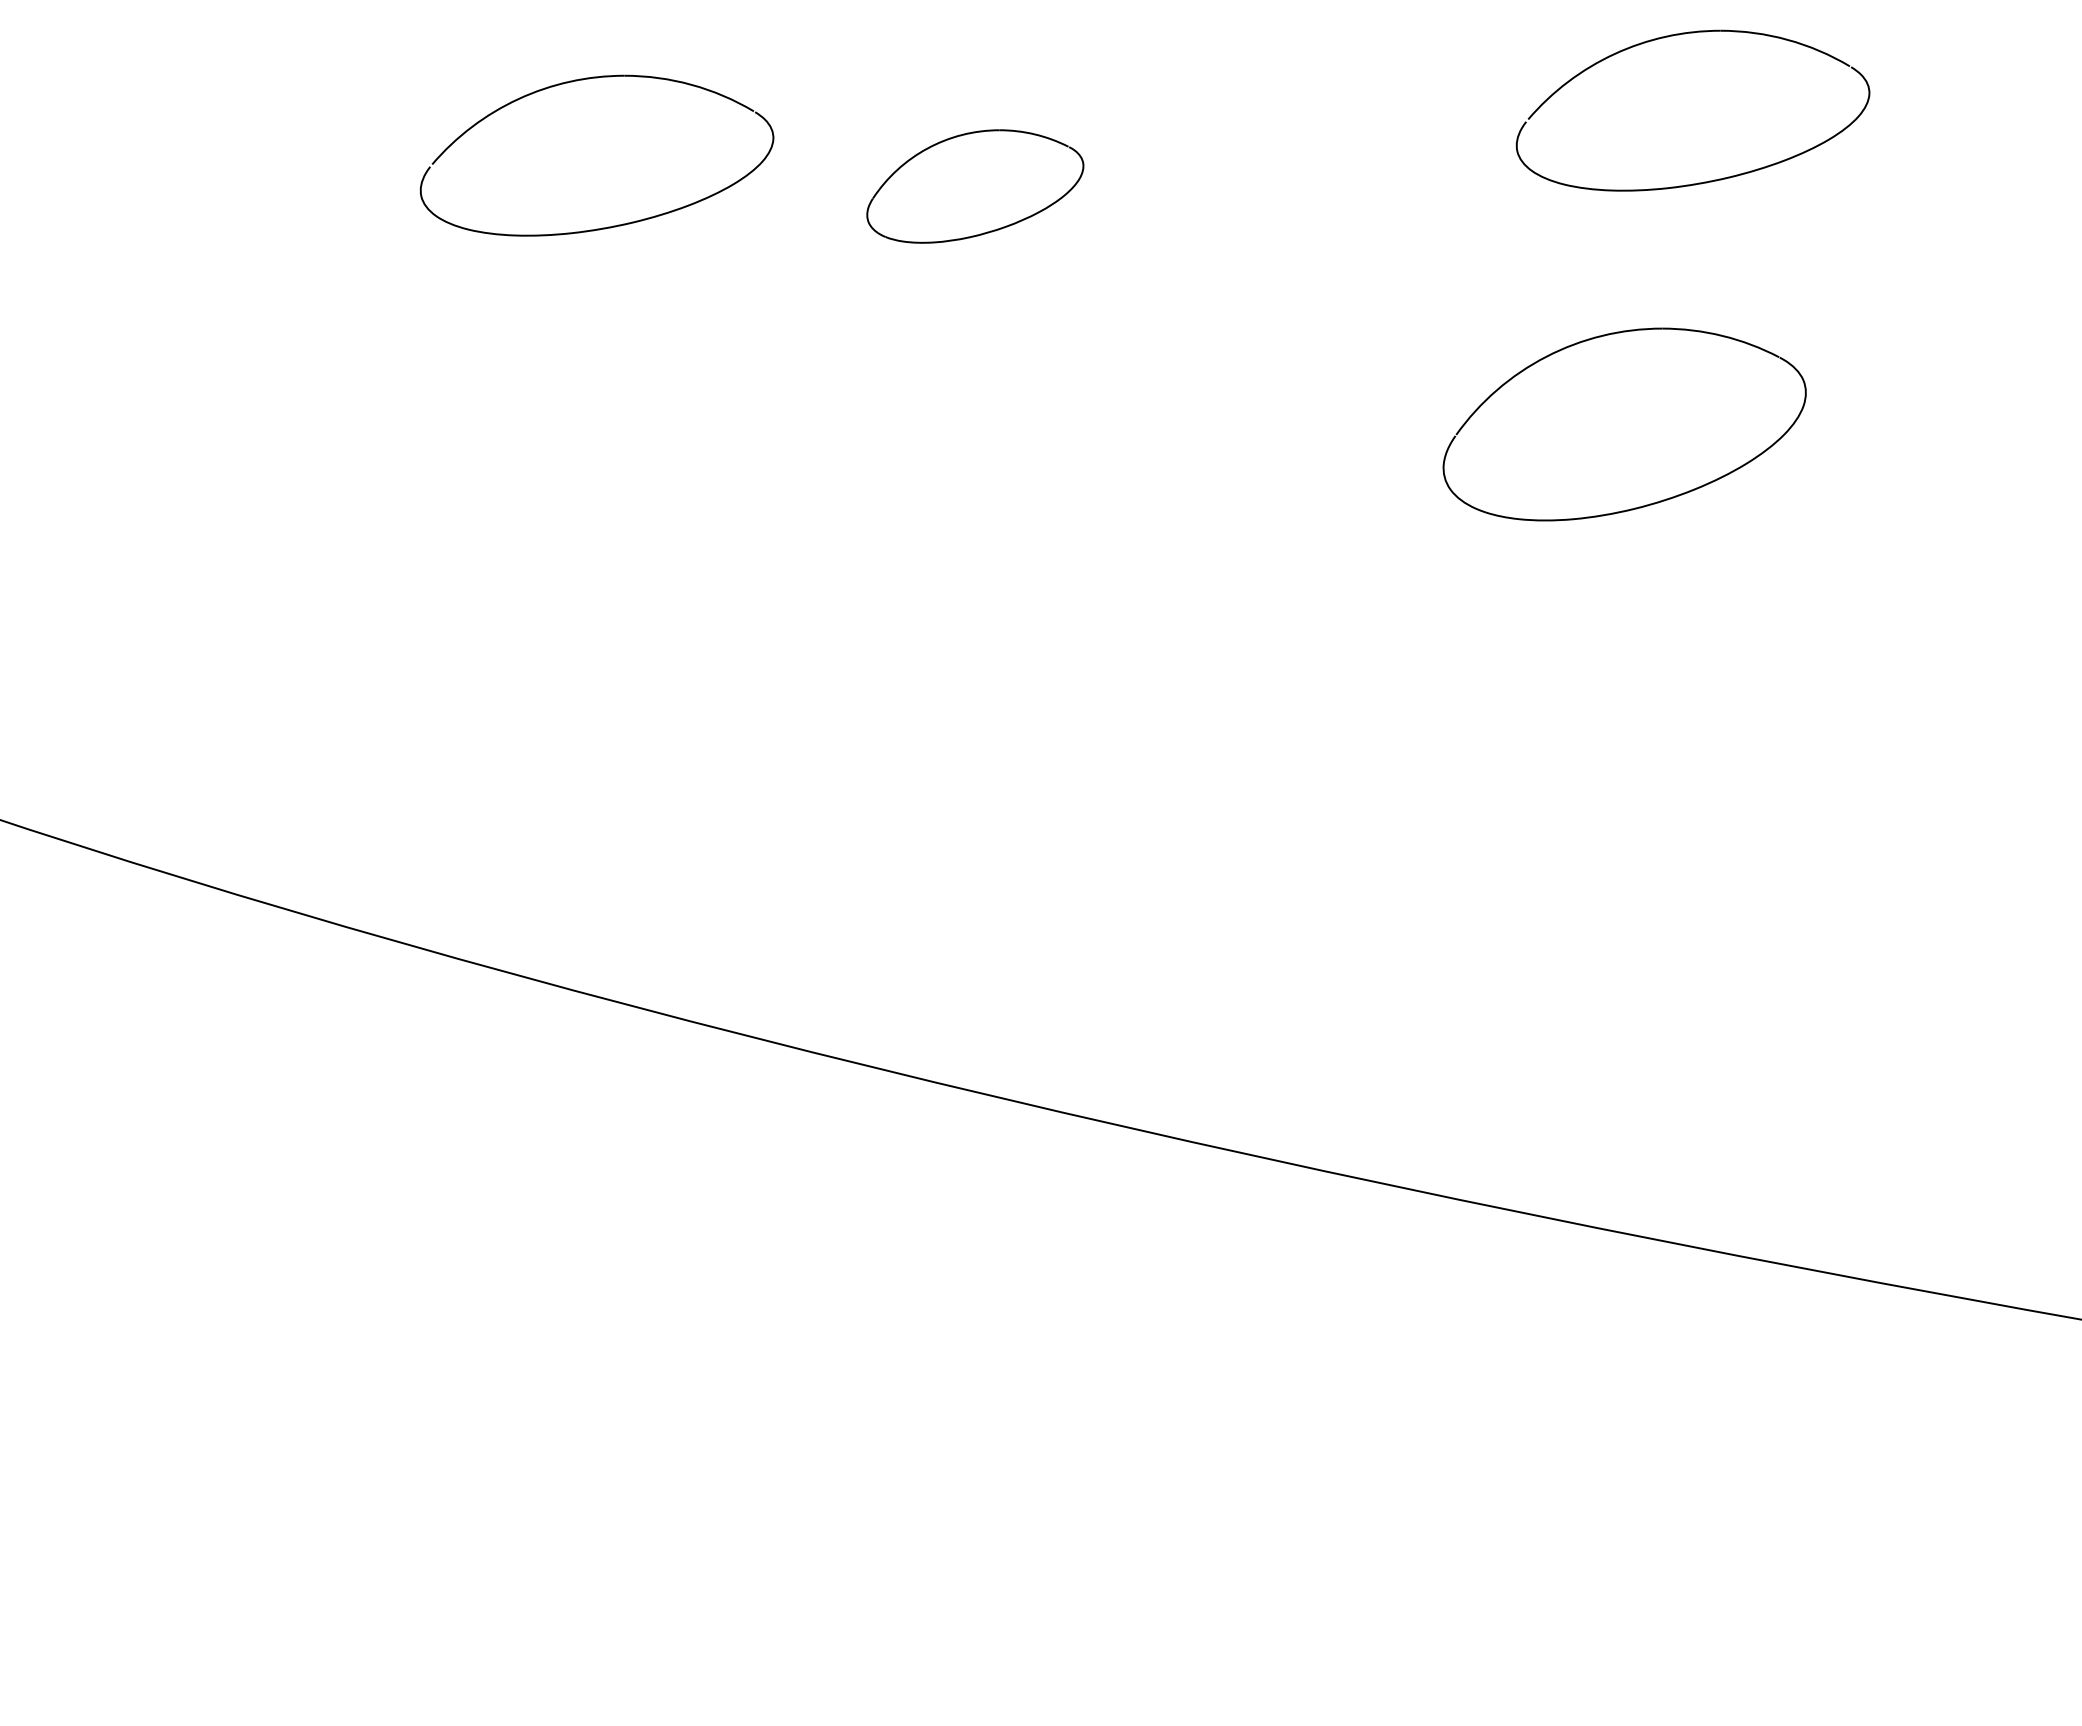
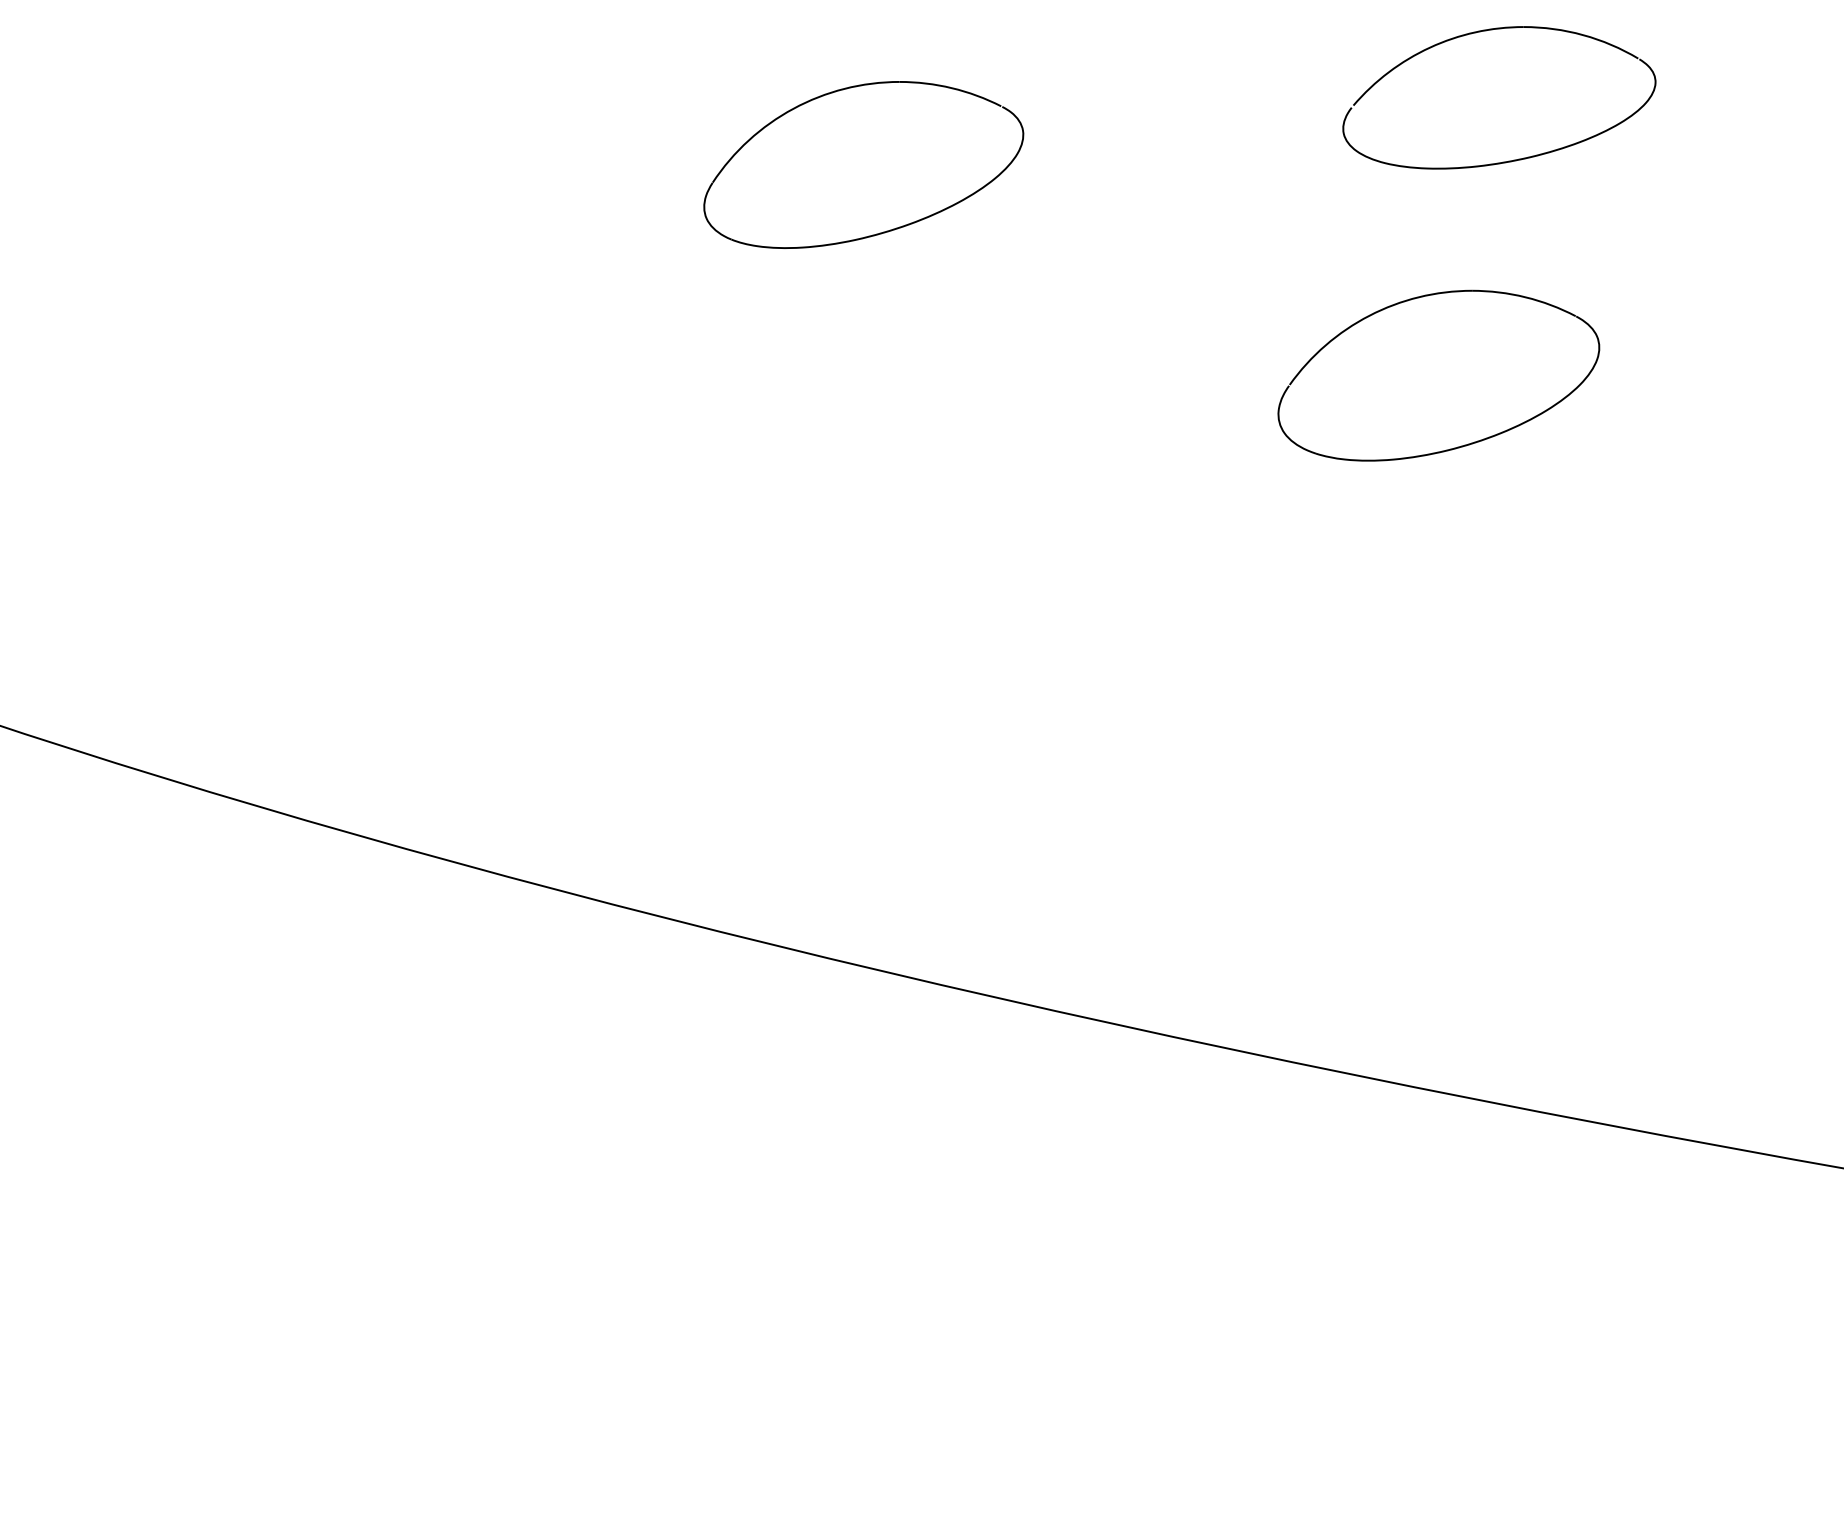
part: (975, 186) -> (863, 164), size x1.67
part: (608, 226) -> (539, 200), removed

